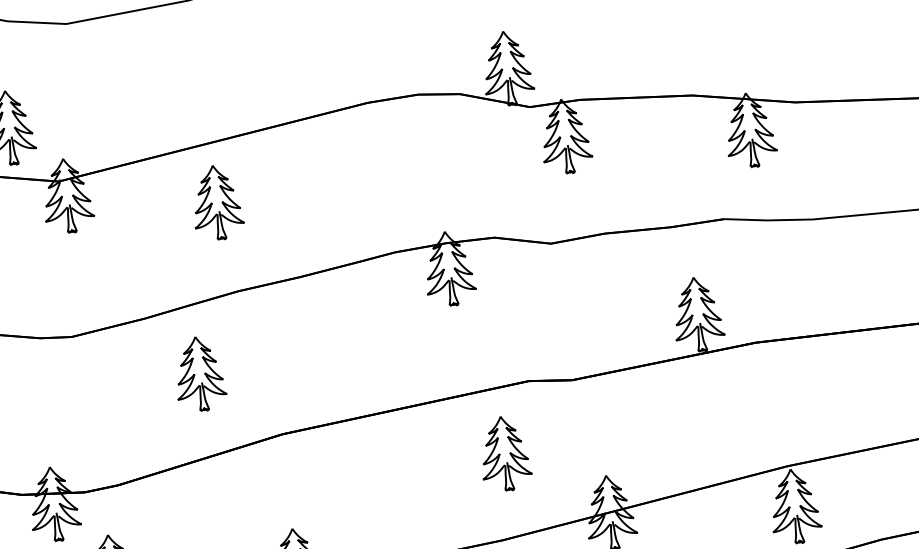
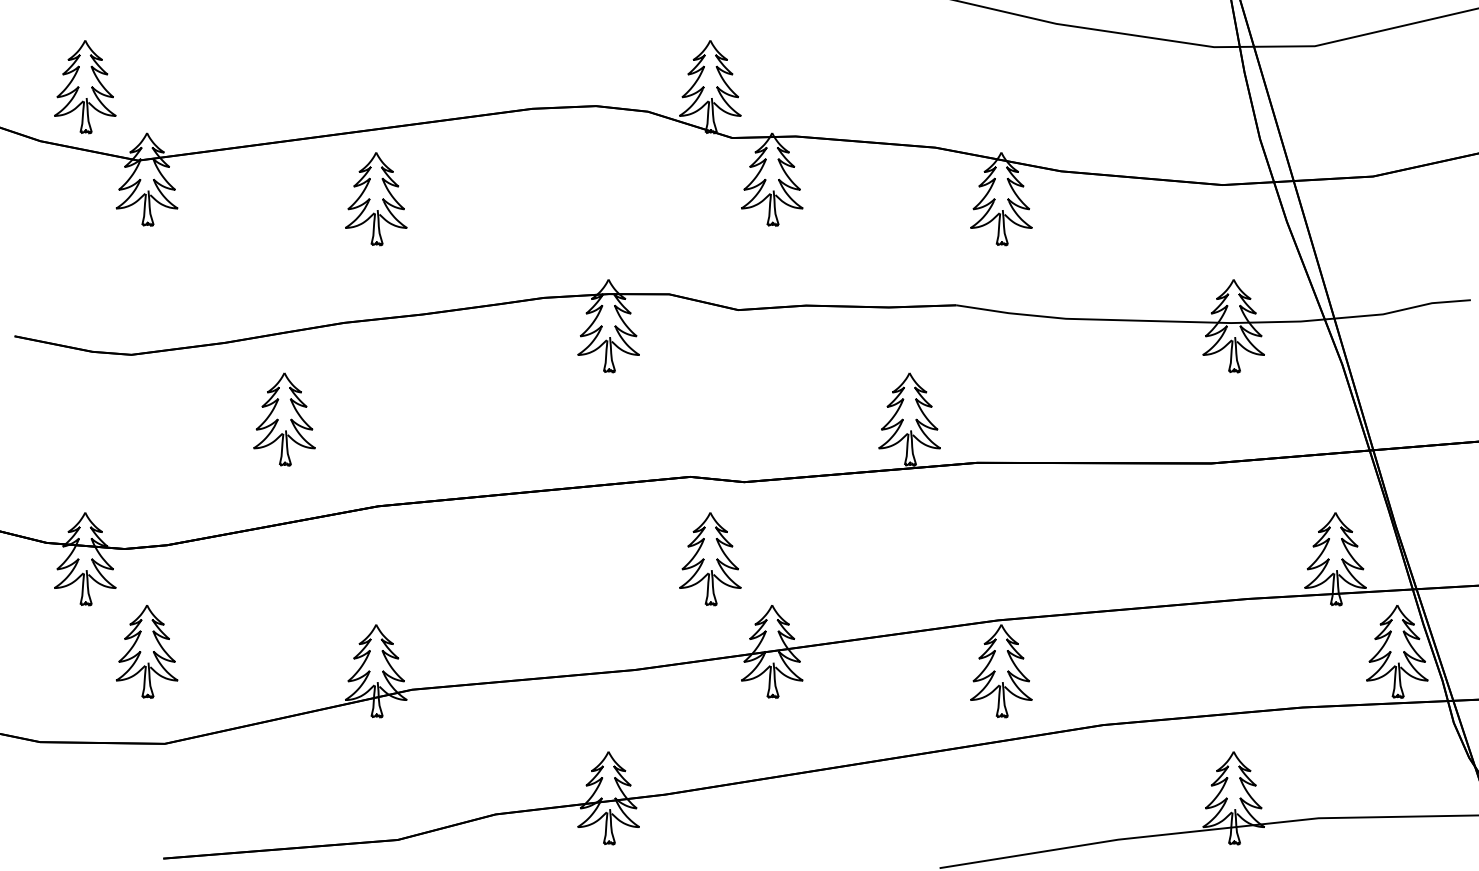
part: (217, 202) -> (376, 199), moved
part: (505, 453) -> (710, 559), moved

